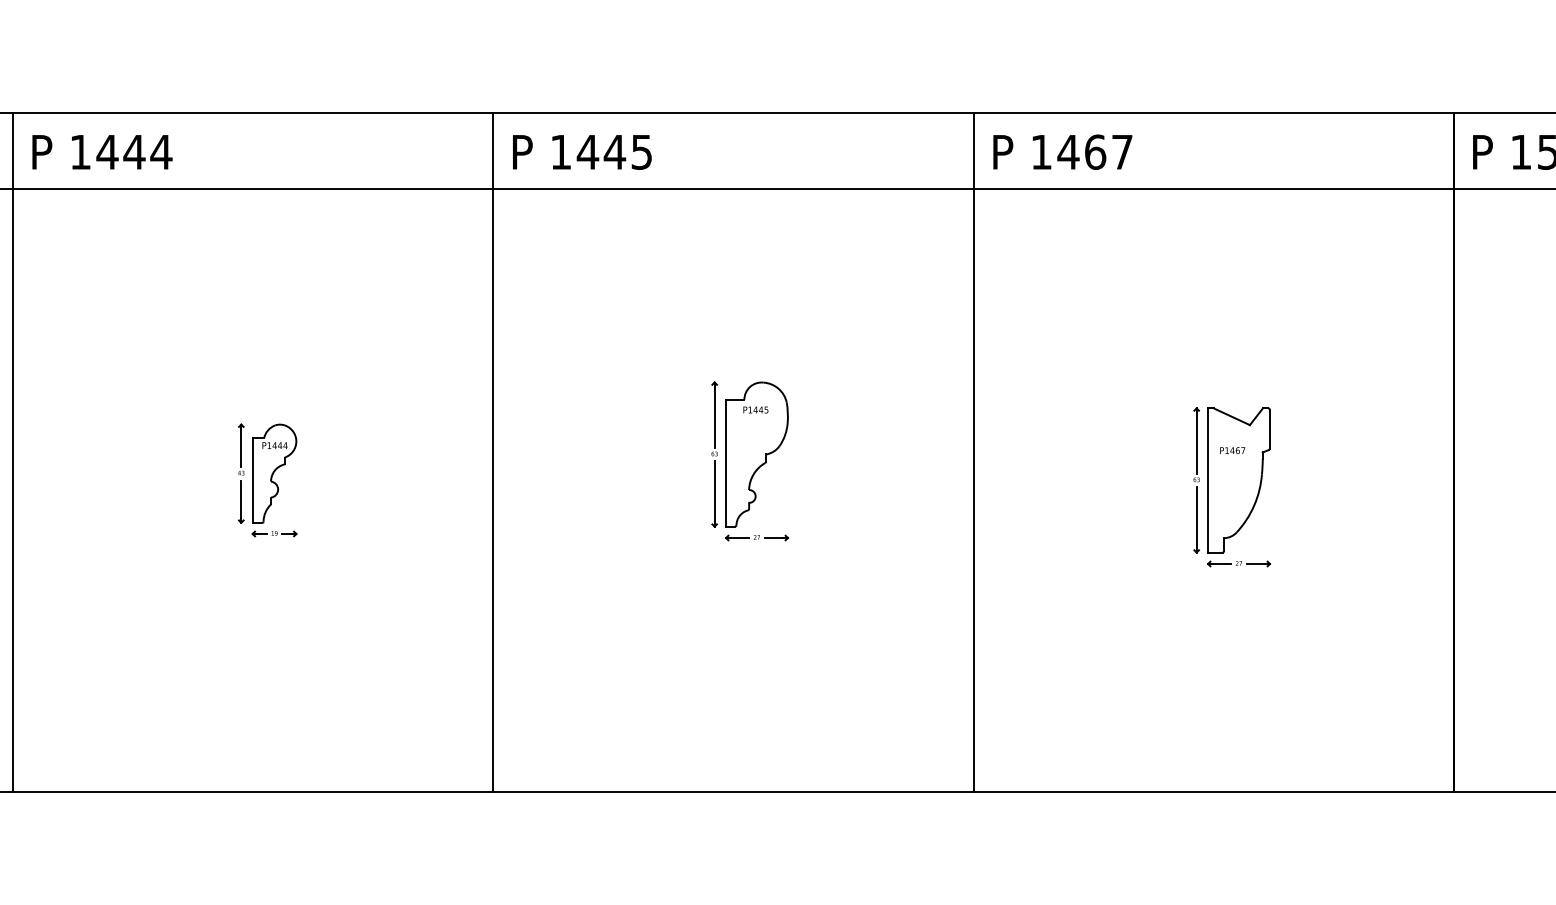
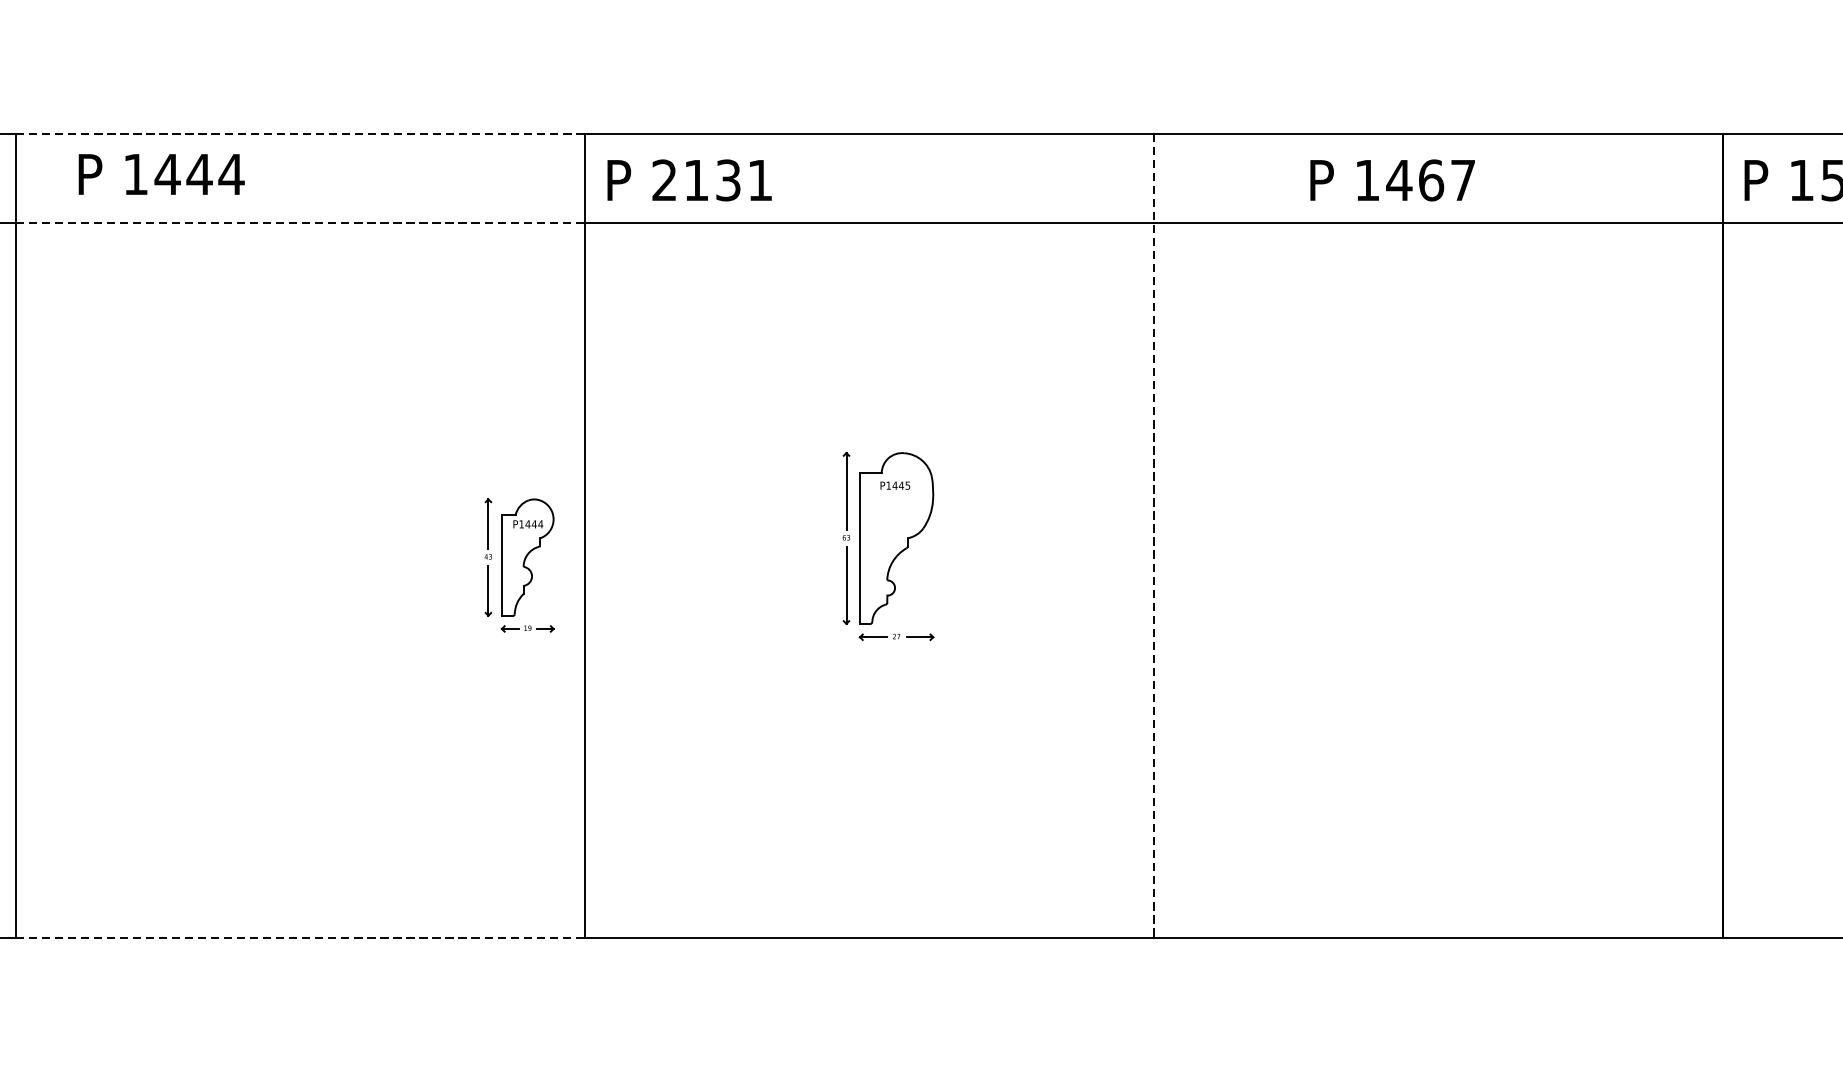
line: (252, 112) -> (299, 133), solid -> dashed
text: (600, 151) -> (711, 179), 1445 -> 2131
text: (1062, 151) -> (1392, 179), moved
text: (102, 152) -> (161, 174), moved
line: (253, 188) -> (300, 223), solid -> dashed
line: (973, 452) -> (1153, 536), solid -> dashed
part: (267, 480) -> (519, 565), moved
part: (1231, 487) -> (1458, 577), removed
line: (253, 792) -> (300, 938), solid -> dashed

